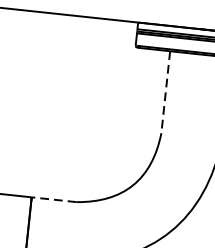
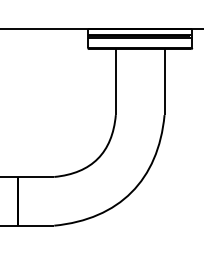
line: (165, 92) -> (115, 82), dashed -> solid
line: (54, 199) -> (36, 176), dashed -> solid

